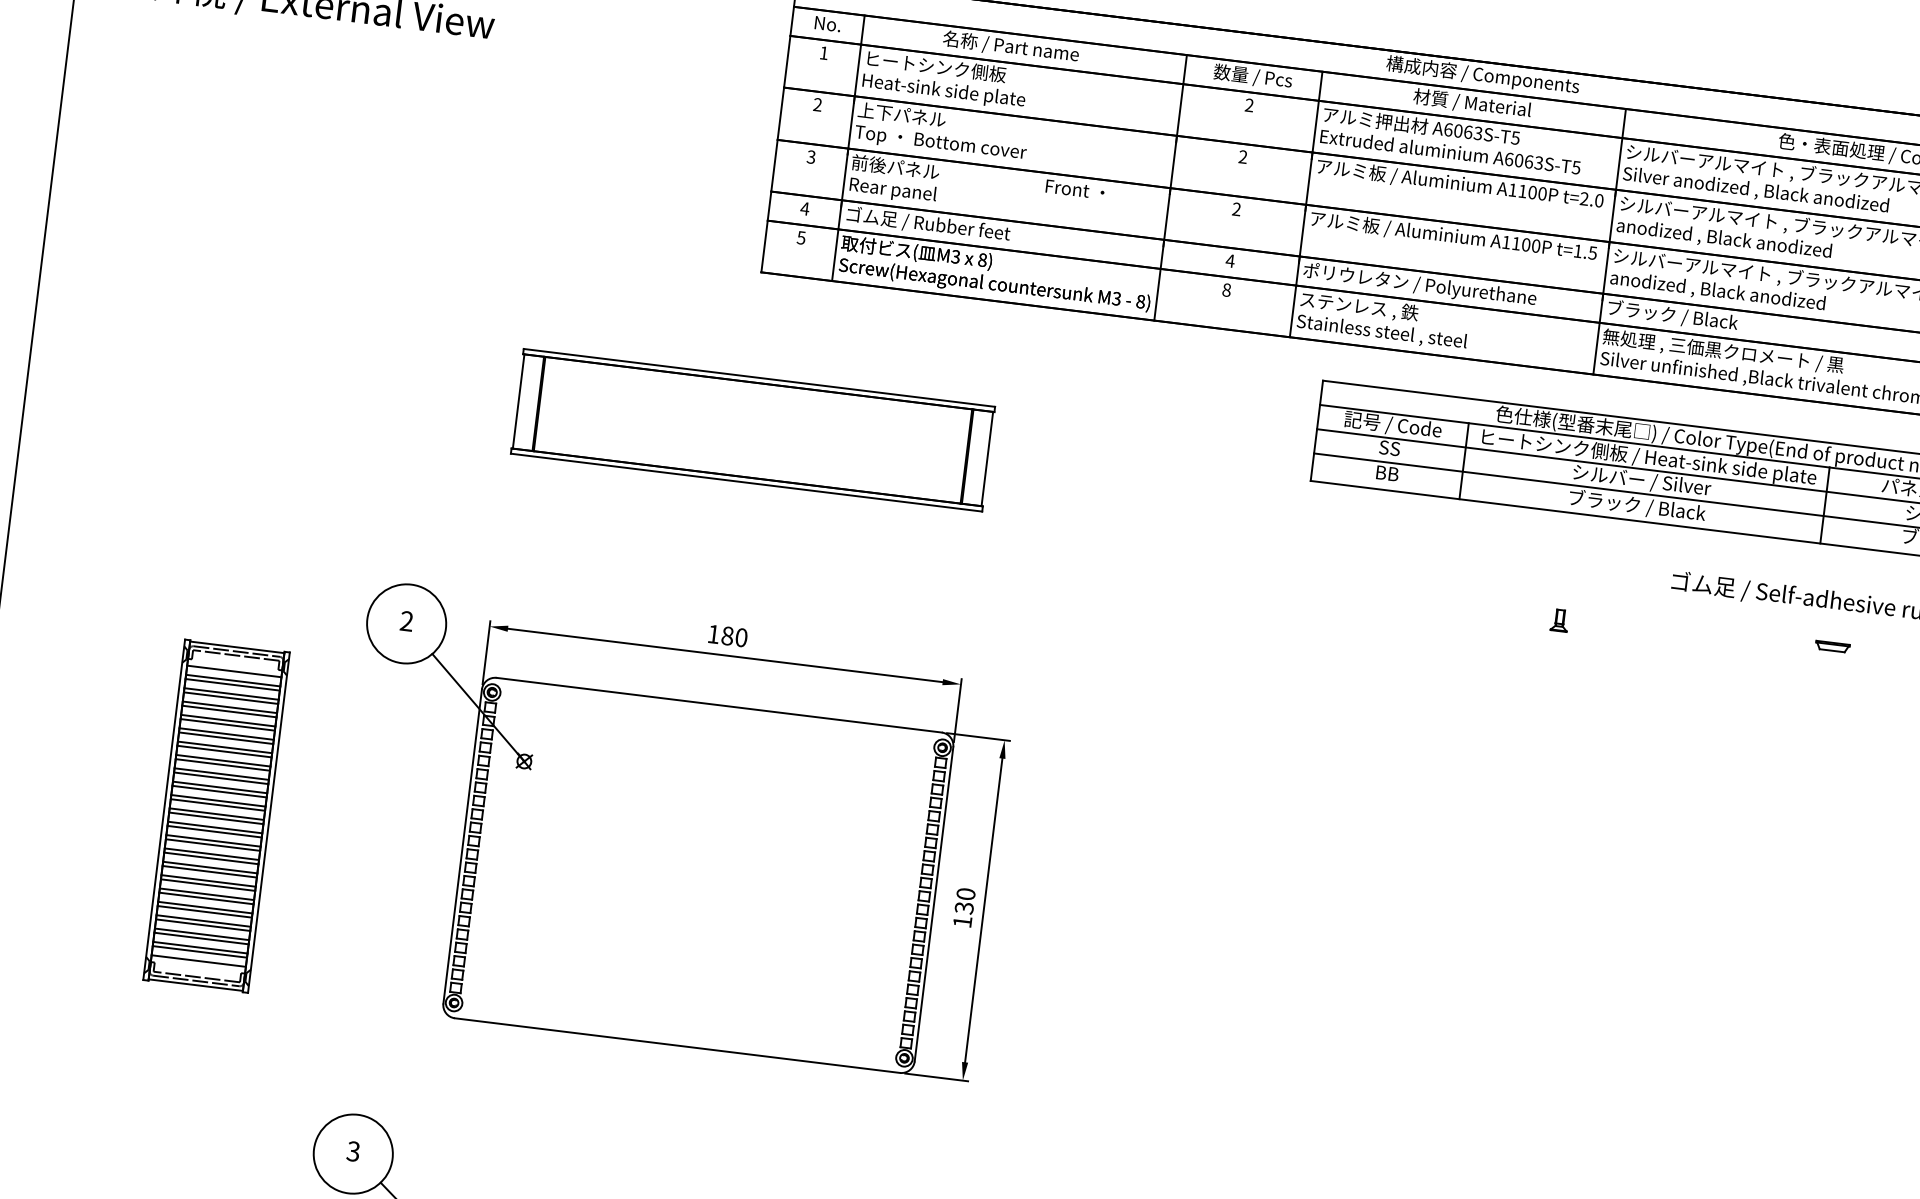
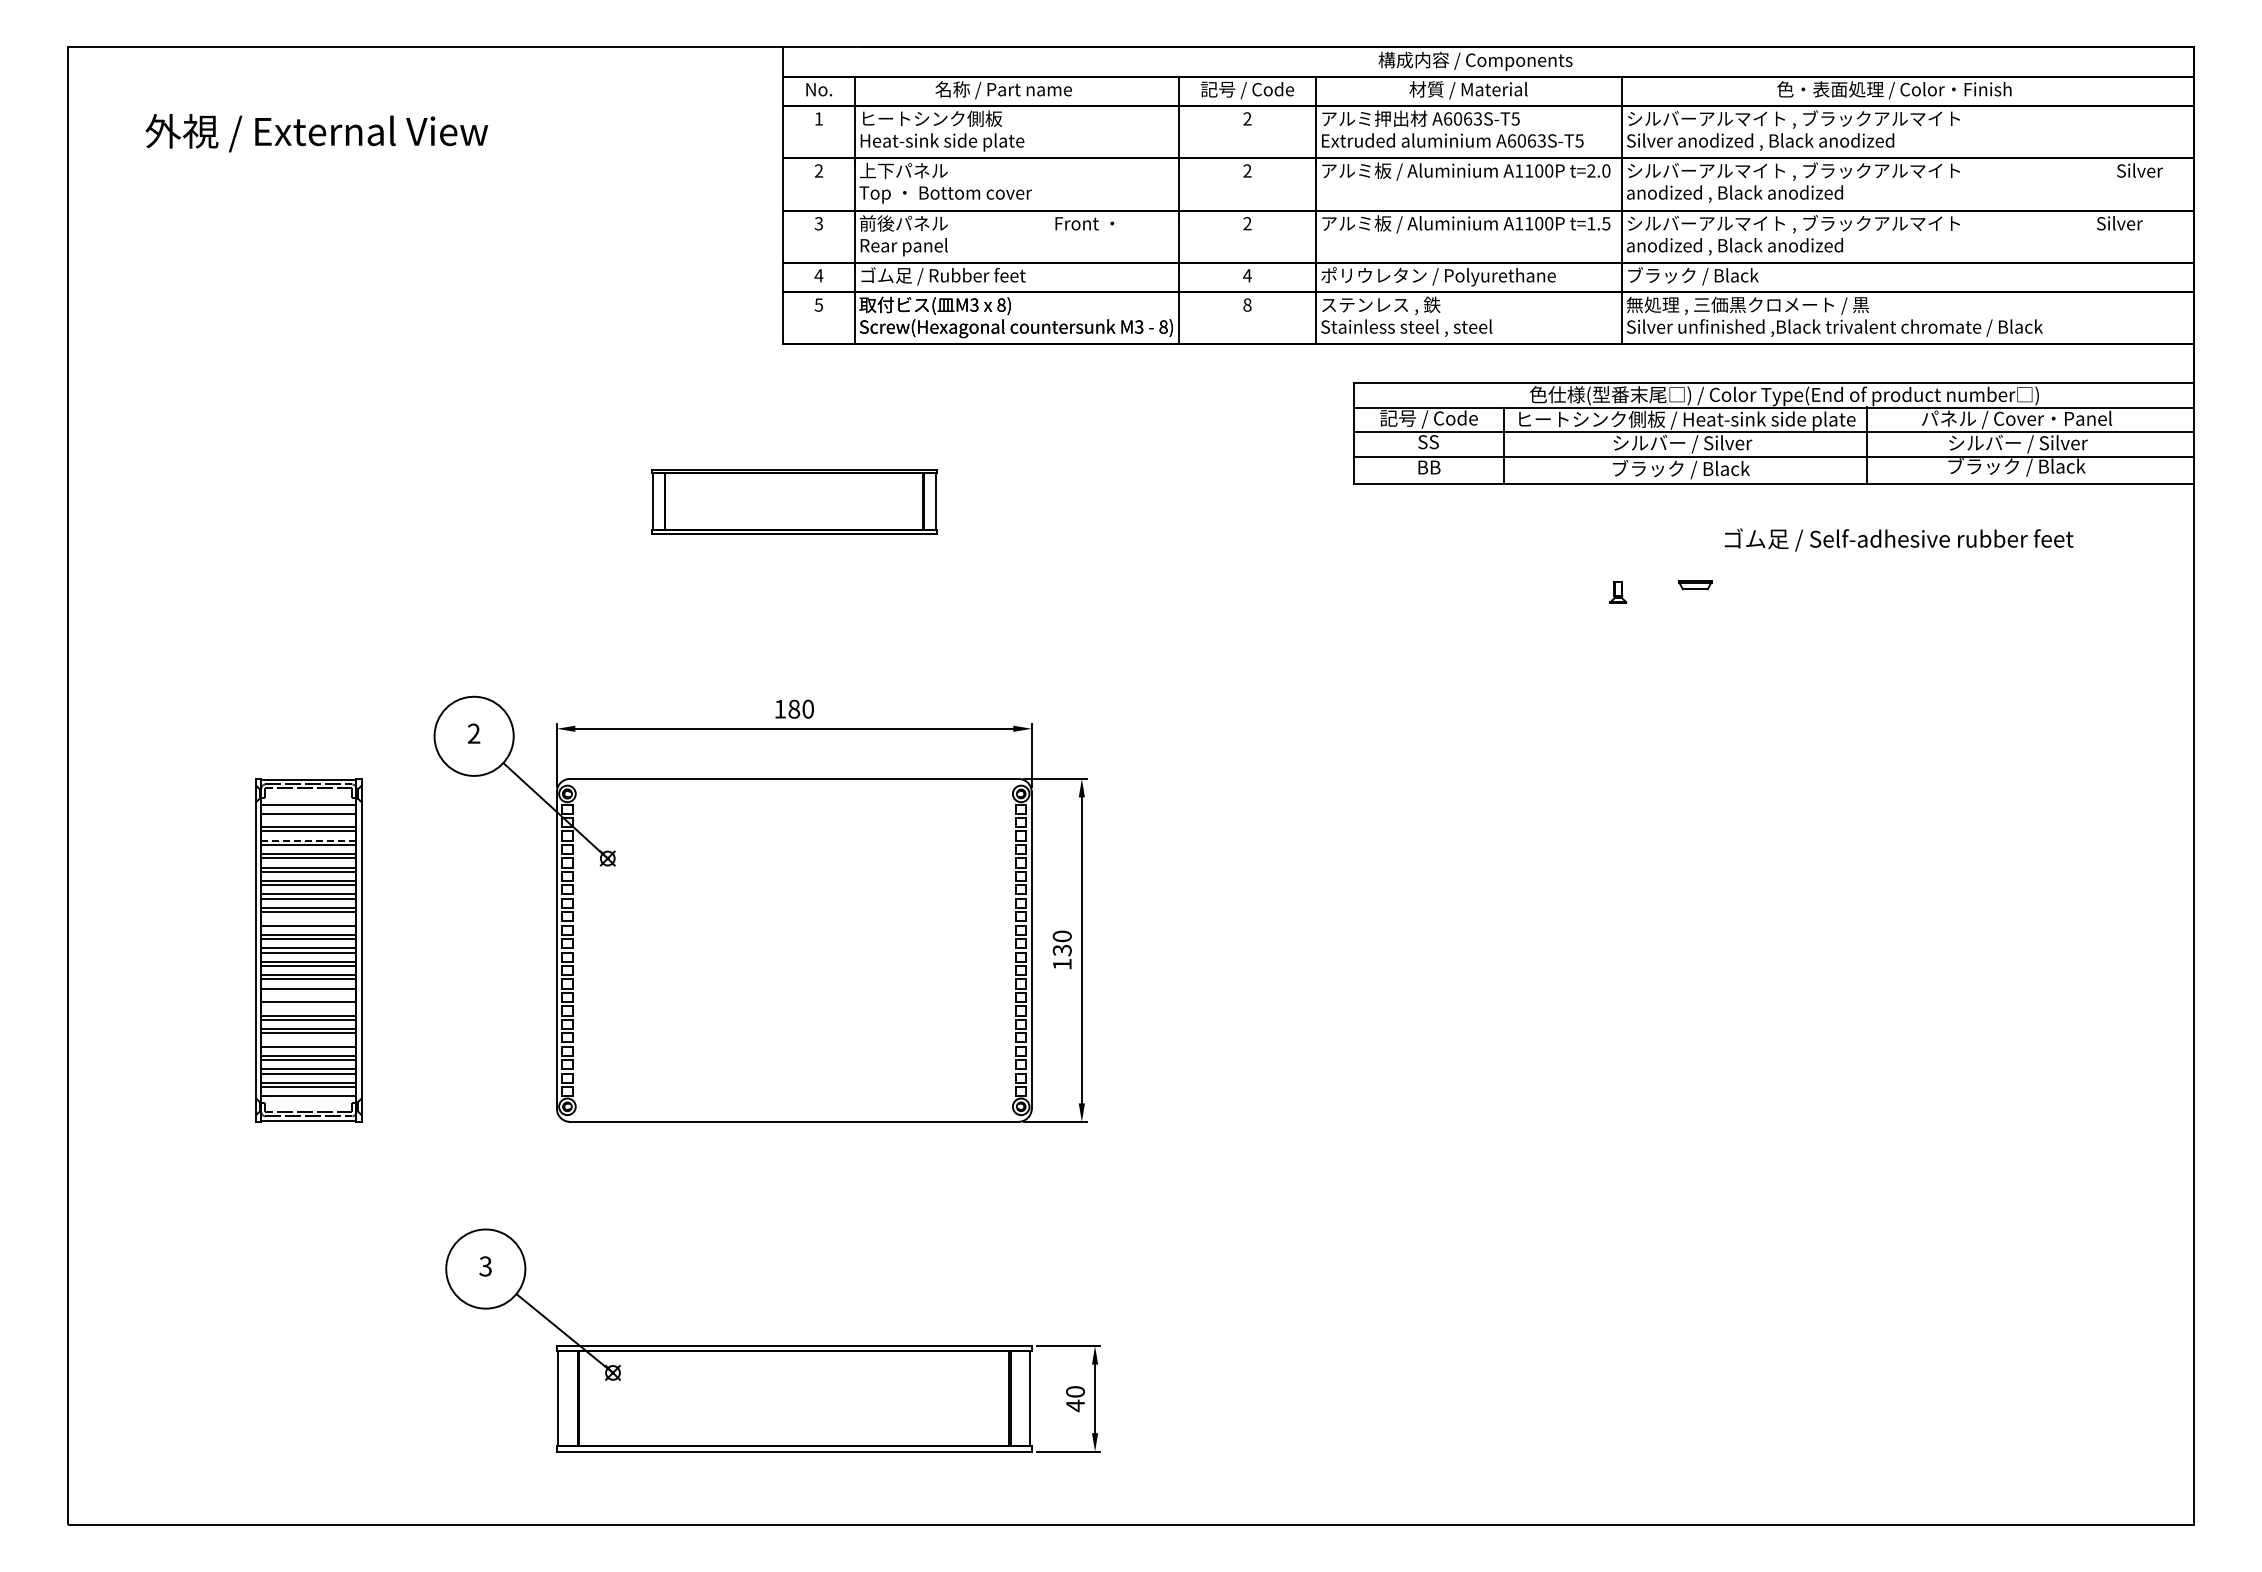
text: (1252, 77) -> (1247, 90), 数量 / Pcs -> 記号 / Code
part: (753, 429) -> (794, 501), size x0.6
part: (1832, 647) -> (1695, 585), moved
line: (232, 684) -> (308, 817), removed
line: (229, 707) -> (308, 840), solid -> dashed
line: (219, 787) -> (308, 921), removed
line: (211, 857) -> (308, 992), removed
line: (209, 871) -> (308, 1006), removed
line: (204, 907) -> (308, 1042), removed

